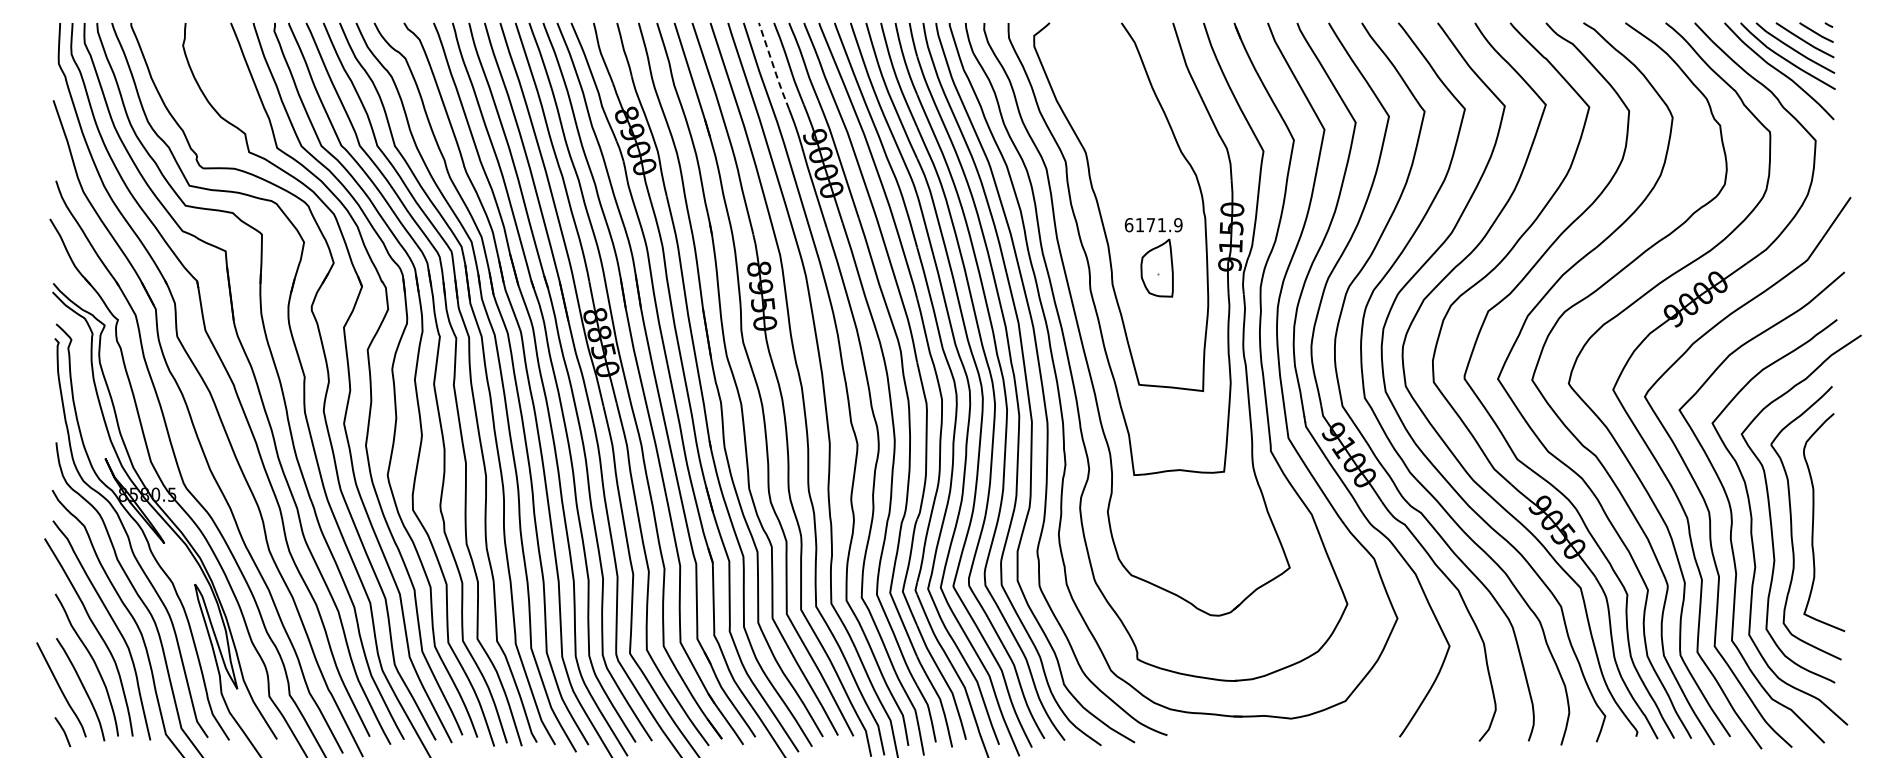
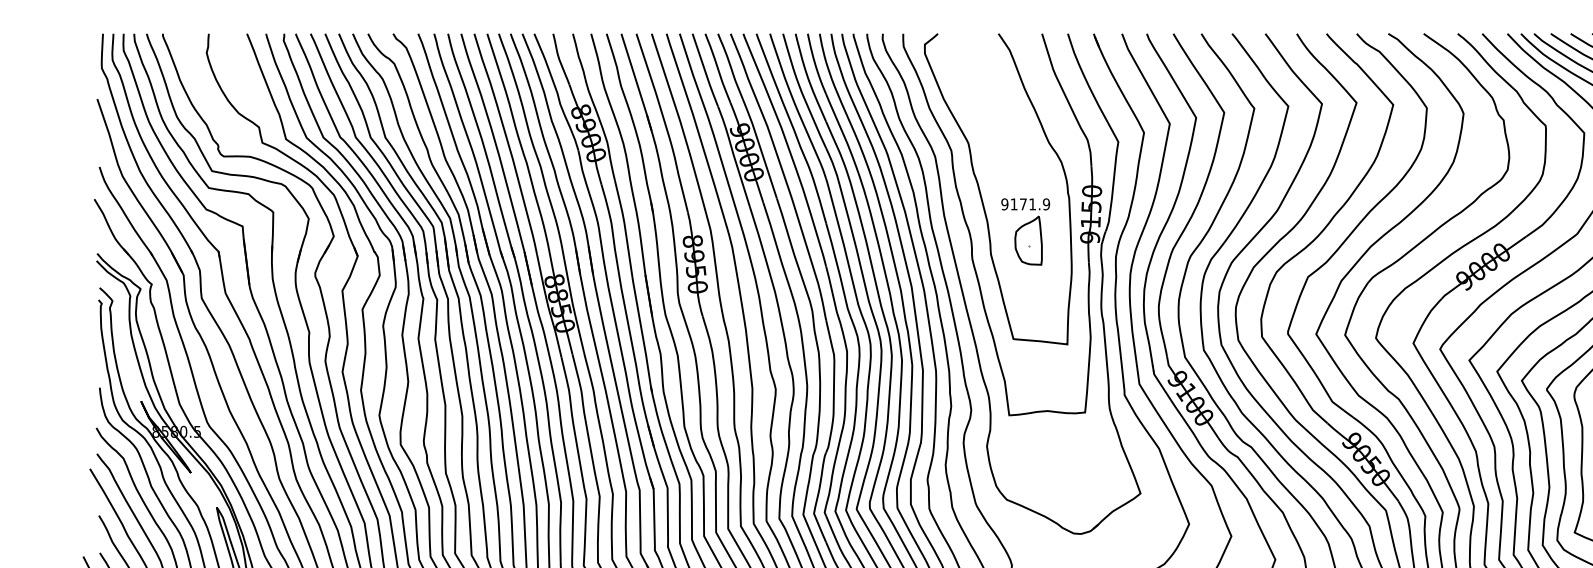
line: (773, 66) -> (704, 70), dashed -> solid
text: (1128, 225) -> (1004, 204), 6171.9 -> 9171.9

